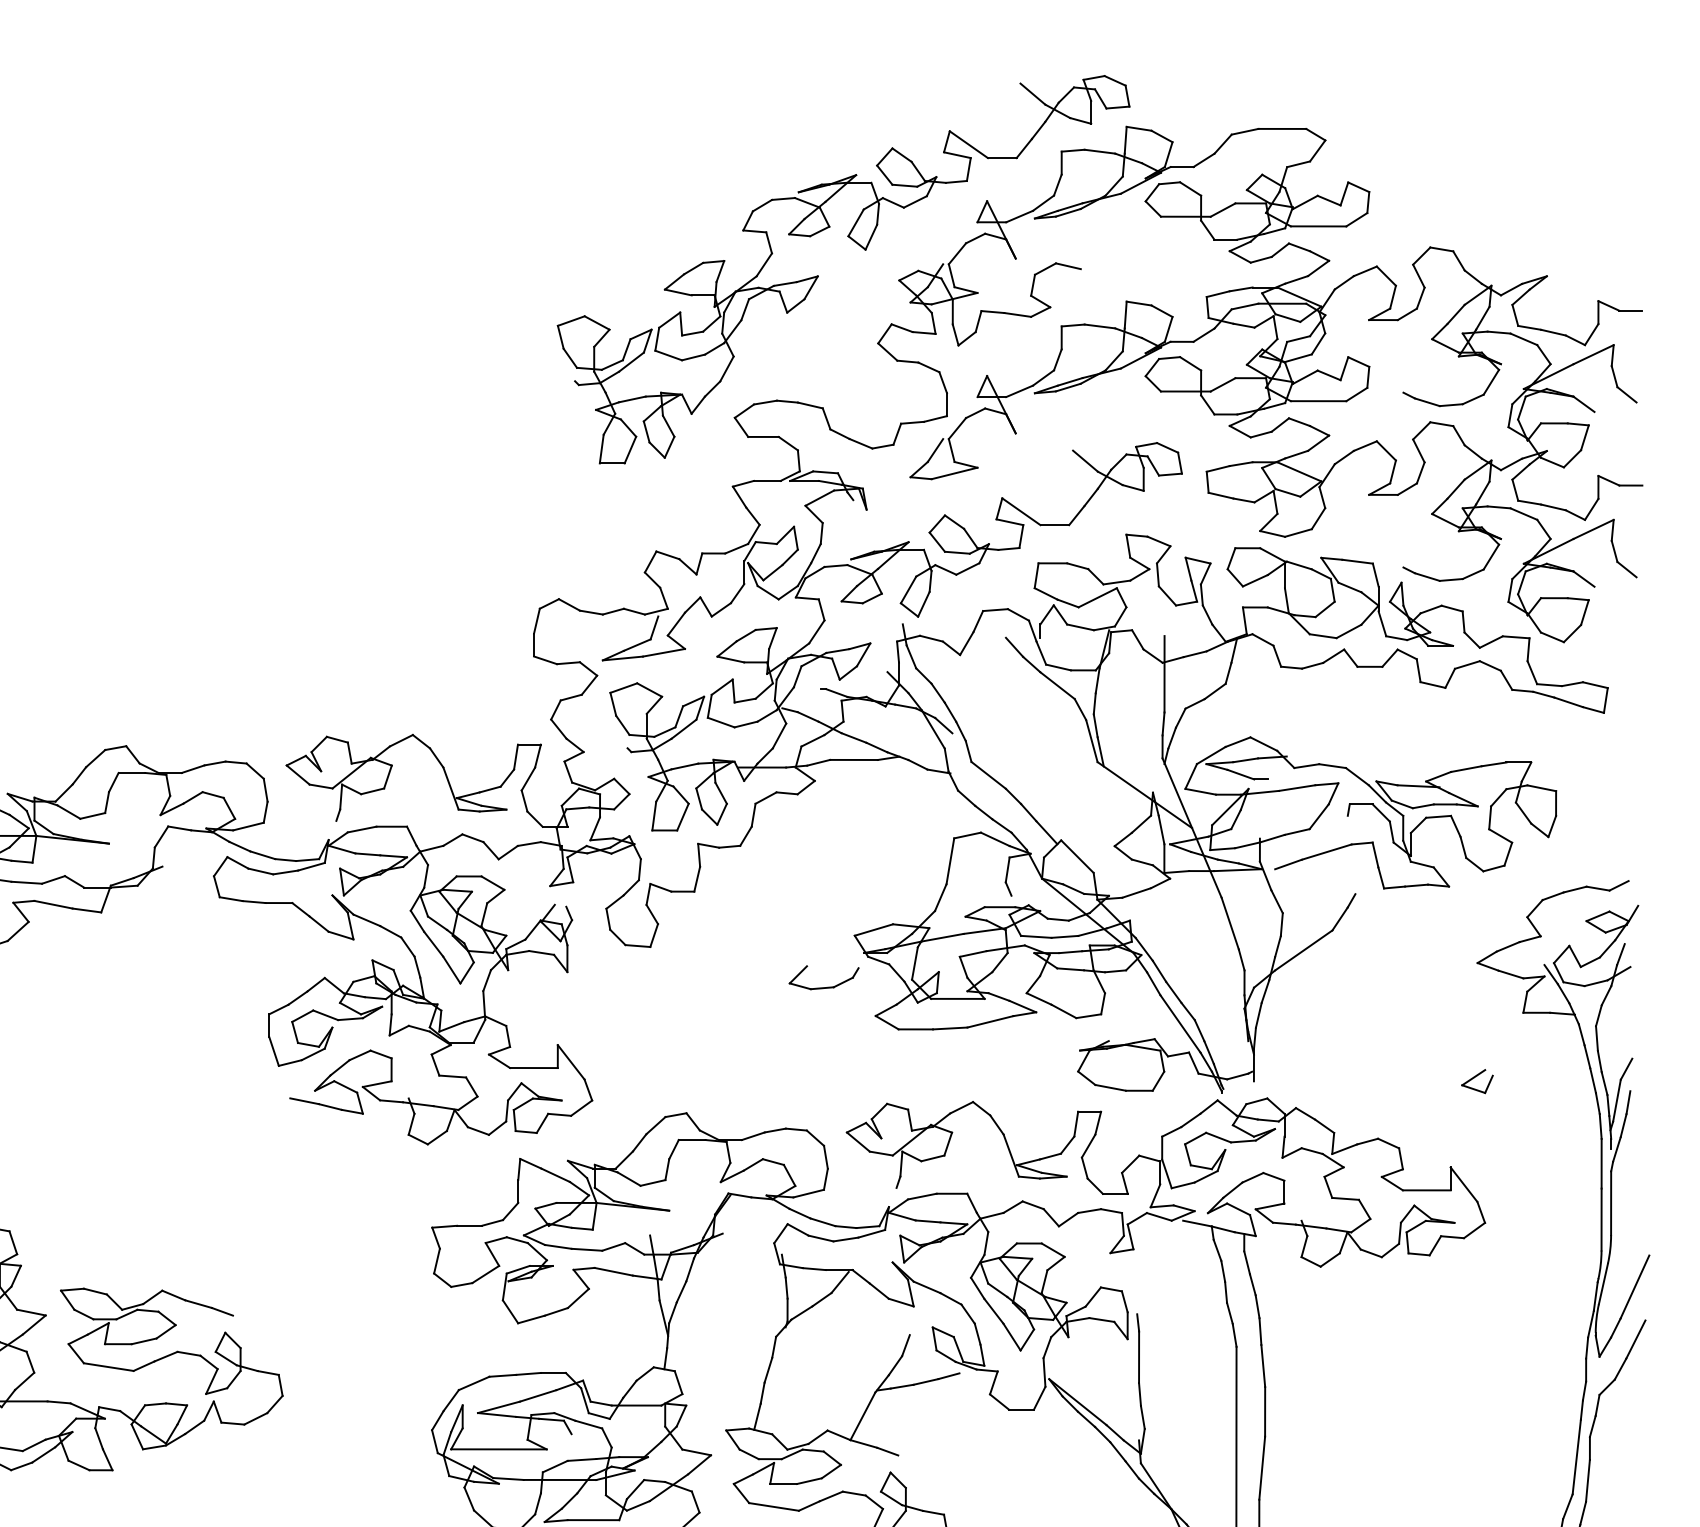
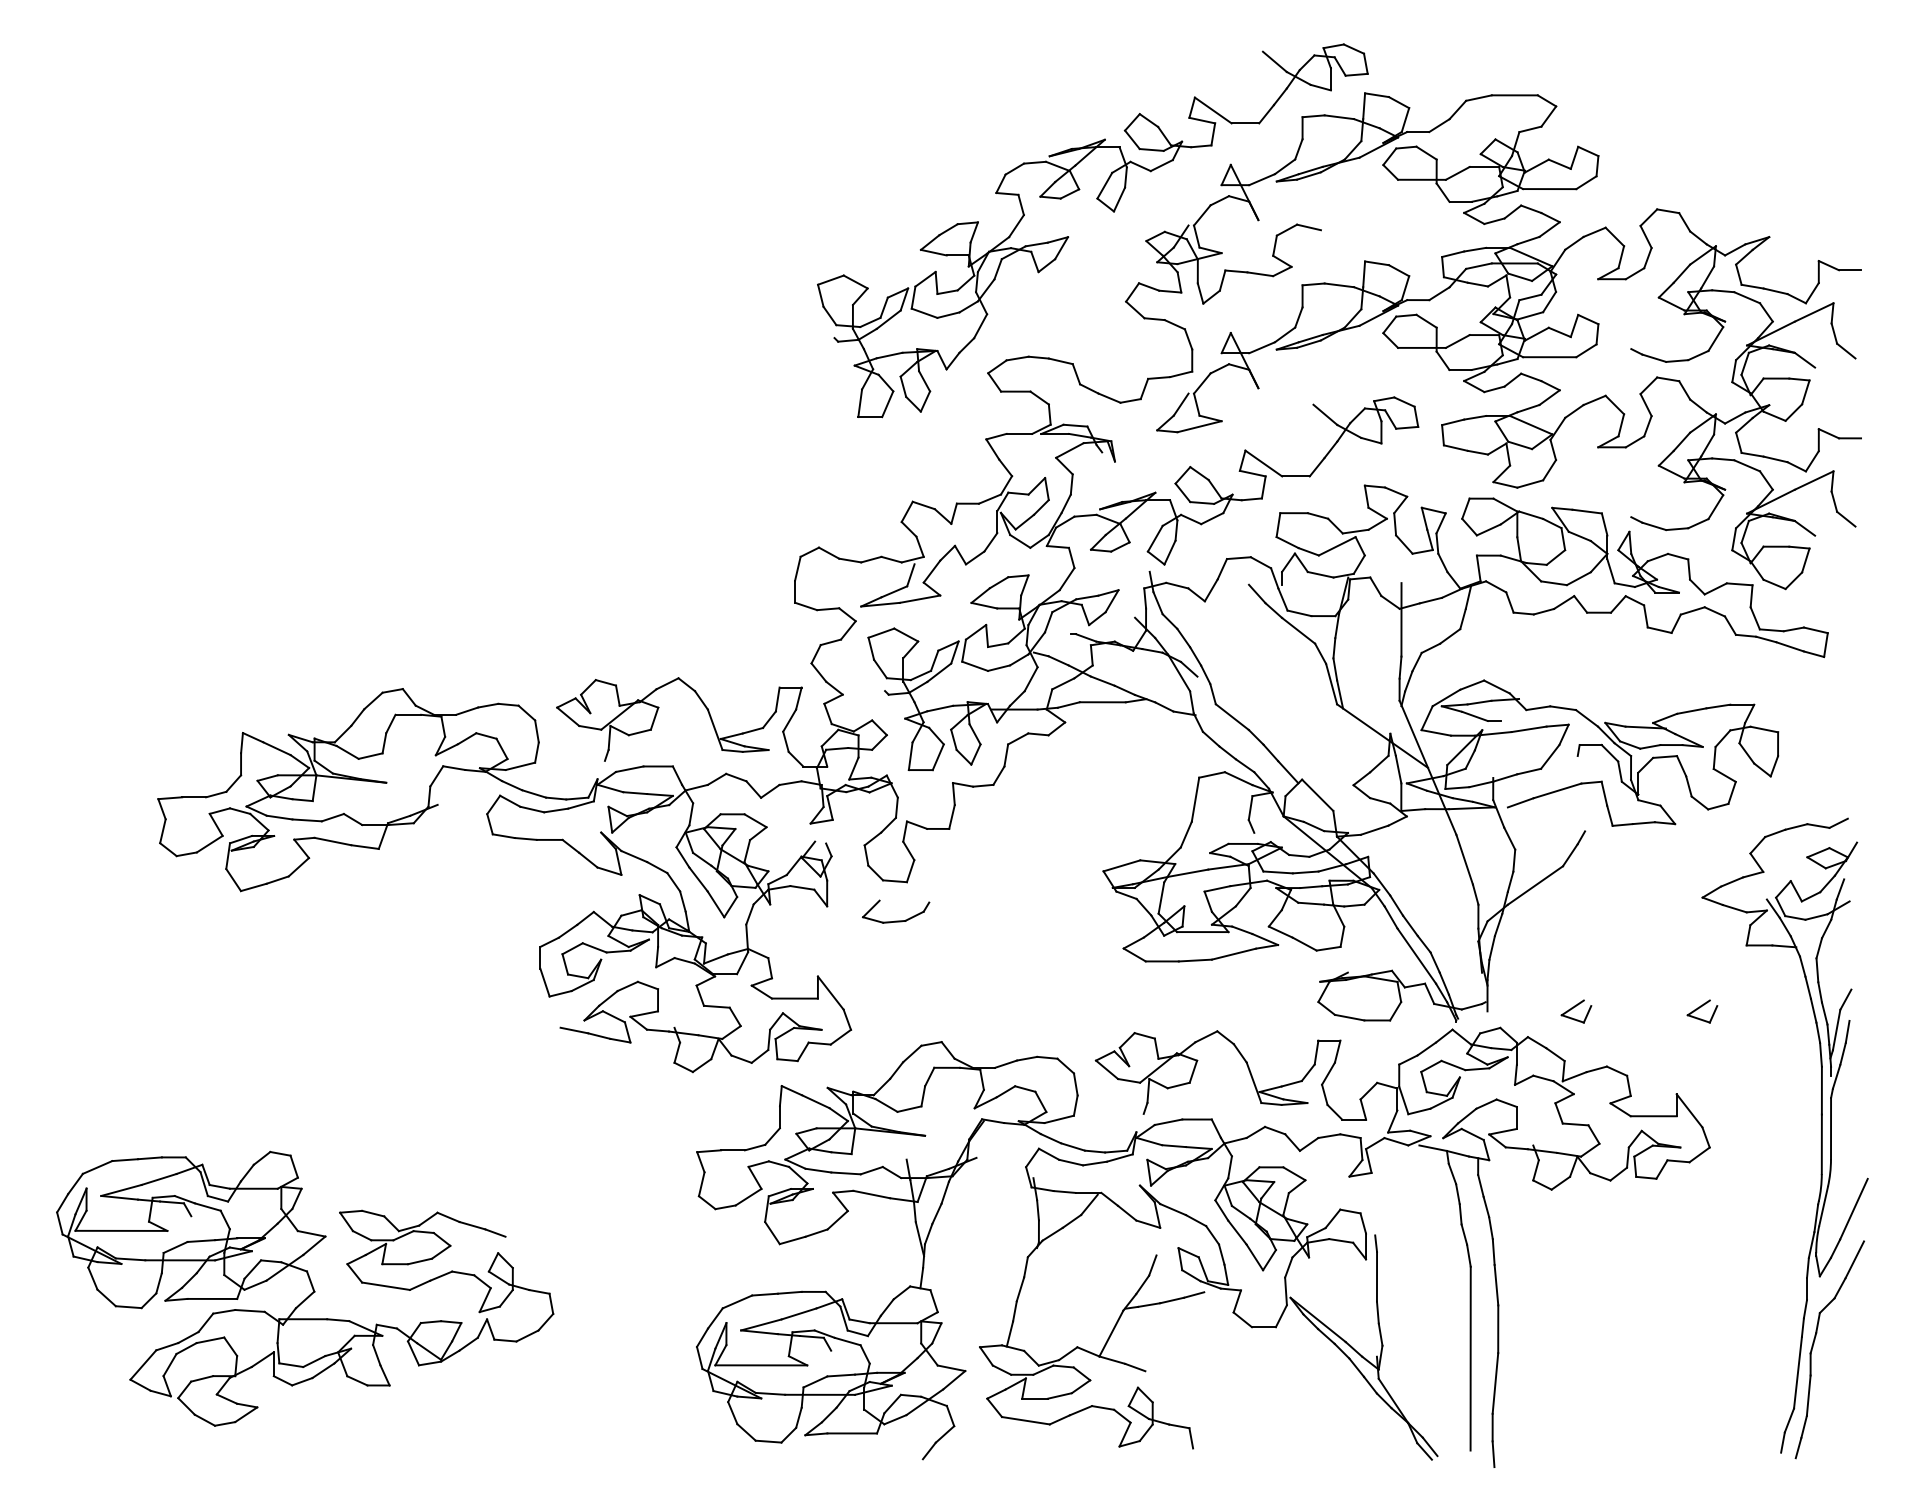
part: (824, 986) -> (896, 920), moved
part: (1346, 1081) -> (1576, 1011), added

